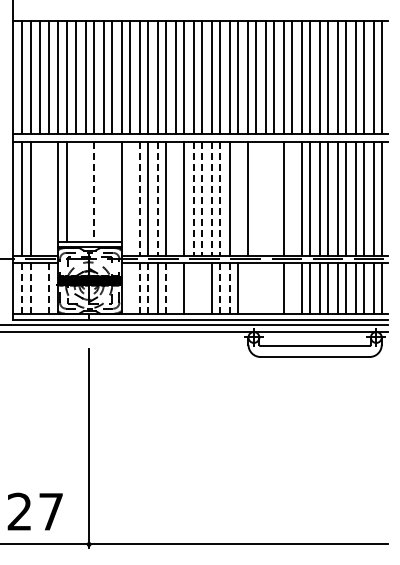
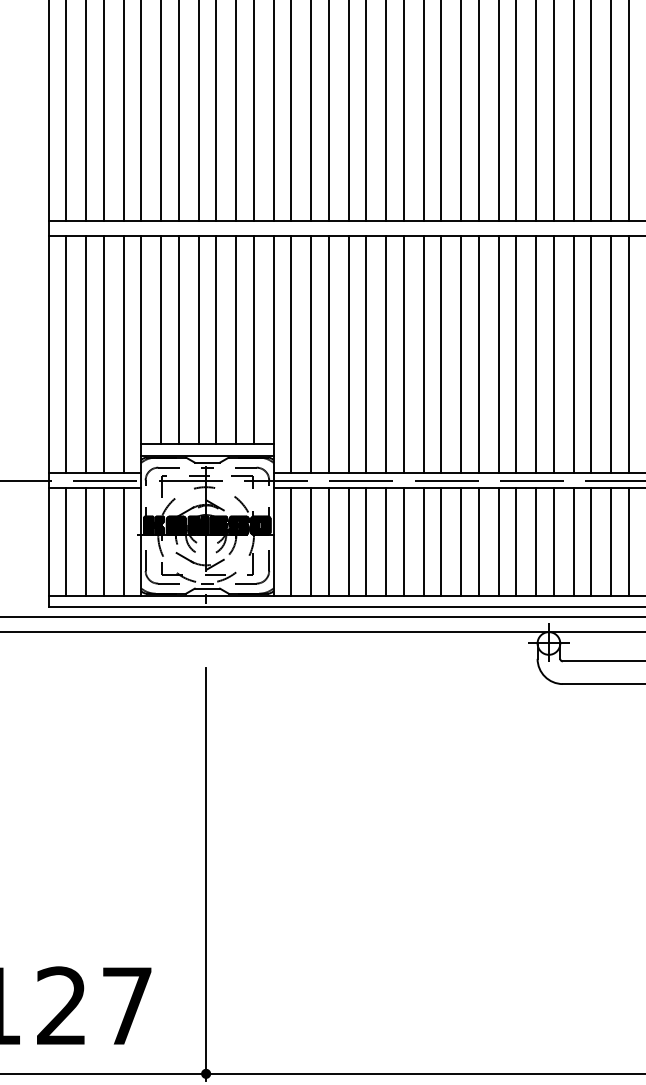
line: (75, 191) -> (177, 339), added
line: (85, 191) -> (198, 339), added
line: (93, 191) -> (215, 339), dashed -> solid
line: (103, 191) -> (236, 339), added
line: (112, 191) -> (254, 339), added
line: (39, 198) -> (102, 354), added
line: (49, 198) -> (123, 354), added
line: (130, 198) -> (292, 354), added
line: (139, 198) -> (310, 354), dashed -> solid
line: (157, 198) -> (348, 354), dashed -> solid
line: (175, 198) -> (385, 354), added
line: (193, 198) -> (423, 354), dashed -> solid
line: (202, 198) -> (441, 354), dashed -> solid
line: (211, 198) -> (460, 354), dashed -> solid
line: (220, 198) -> (479, 354), dashed -> solid
line: (238, 198) -> (516, 354), added
line: (256, 198) -> (554, 354), added
line: (265, 198) -> (573, 354), added
line: (274, 198) -> (591, 354), added
line: (292, 198) -> (629, 354), added
line: (21, 288) -> (65, 541), dashed -> solid
line: (31, 288) -> (86, 541), dashed -> solid
line: (39, 288) -> (102, 541), added
line: (49, 288) -> (123, 541), dashed -> solid
line: (130, 288) -> (292, 541), added
line: (139, 288) -> (310, 541), dashed -> solid
line: (148, 288) -> (329, 541), dashed -> solid
line: (166, 288) -> (367, 541), dashed -> solid
line: (175, 288) -> (385, 541), added
line: (193, 288) -> (423, 541), added
line: (202, 288) -> (441, 541), added
line: (220, 288) -> (479, 541), dashed -> solid
line: (229, 288) -> (498, 541), dashed -> solid
line: (247, 288) -> (535, 541), added
line: (256, 288) -> (554, 541), added
line: (265, 288) -> (573, 541), added
line: (274, 288) -> (591, 541), added
line: (292, 288) -> (629, 541), added

